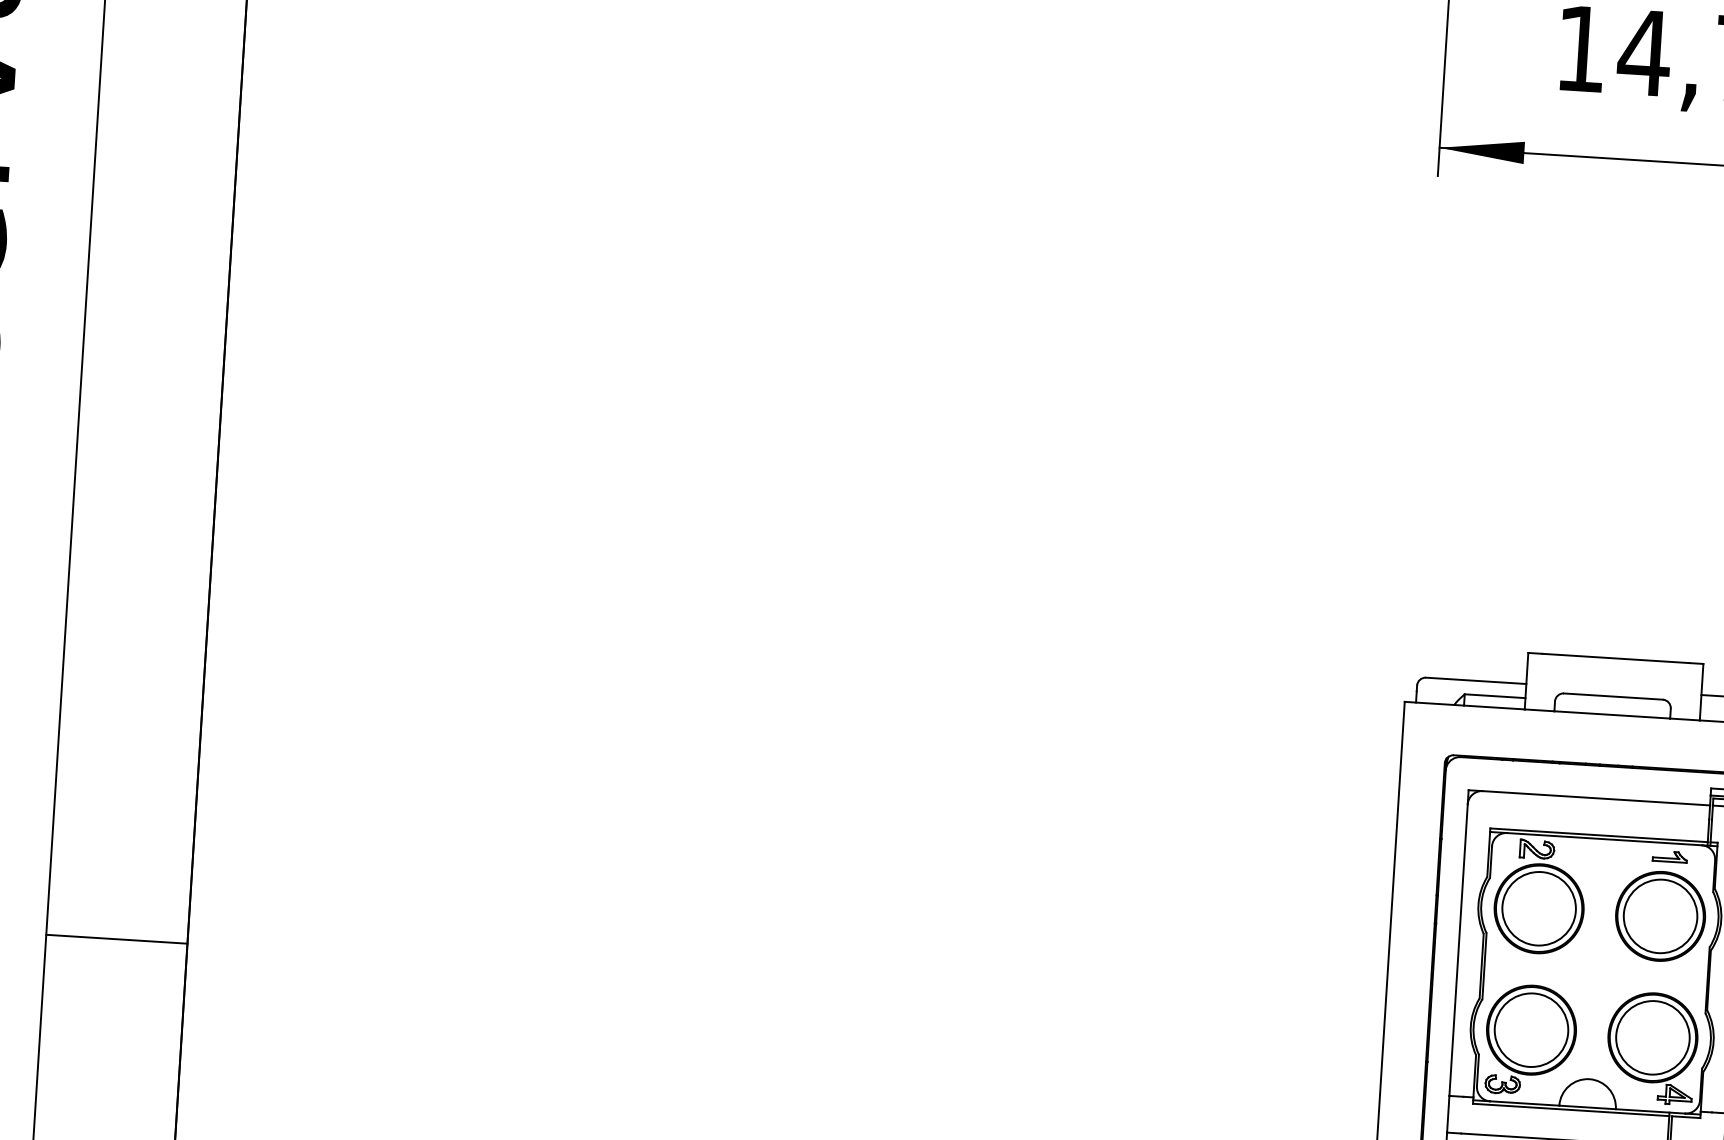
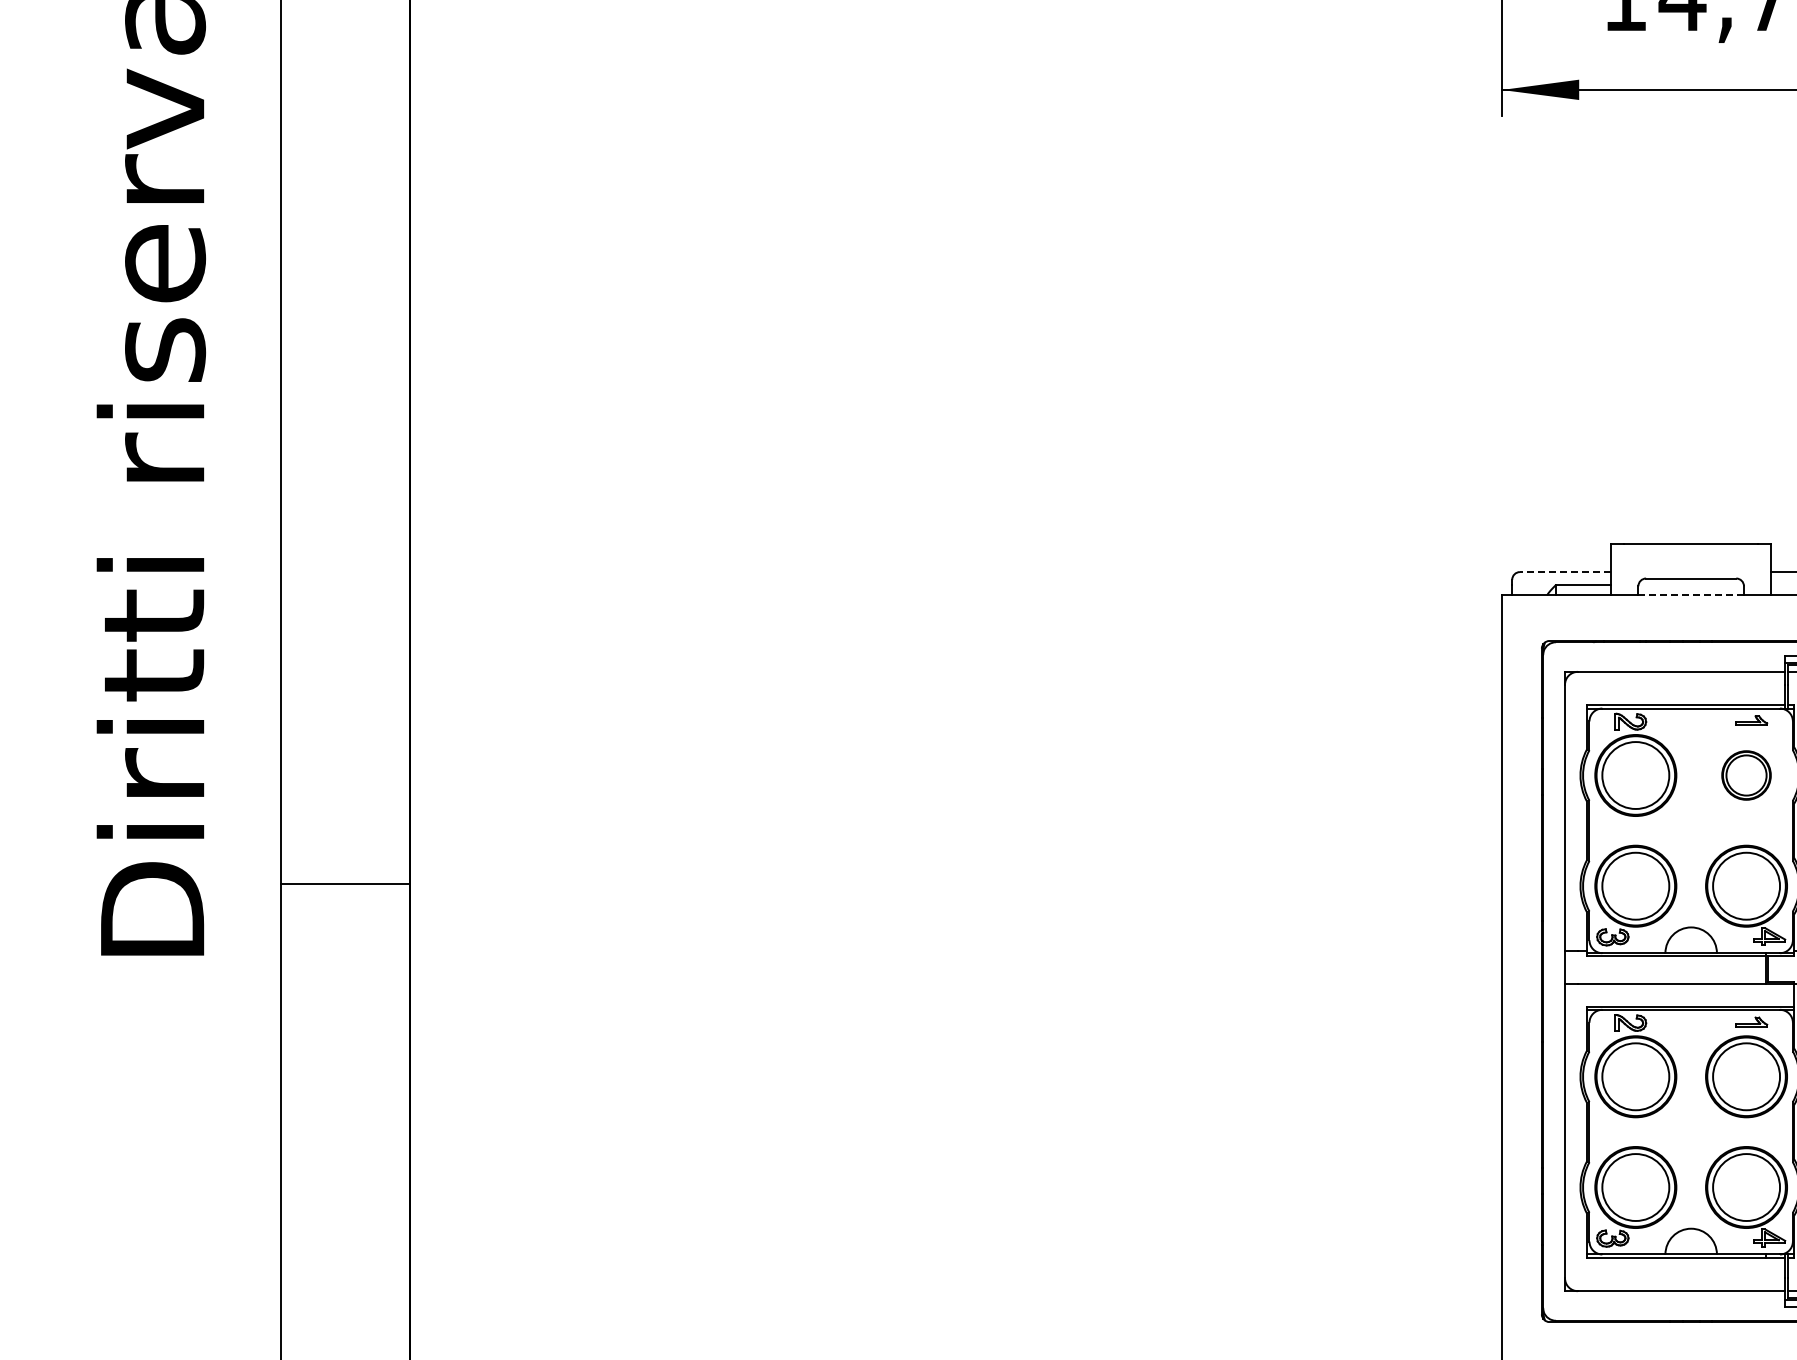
line: (1476, 681) -> (1565, 572), solid -> dashed
line: (1612, 715) -> (1691, 595), solid -> dashed
part: (1660, 916) -> (1746, 775), size x0.6

